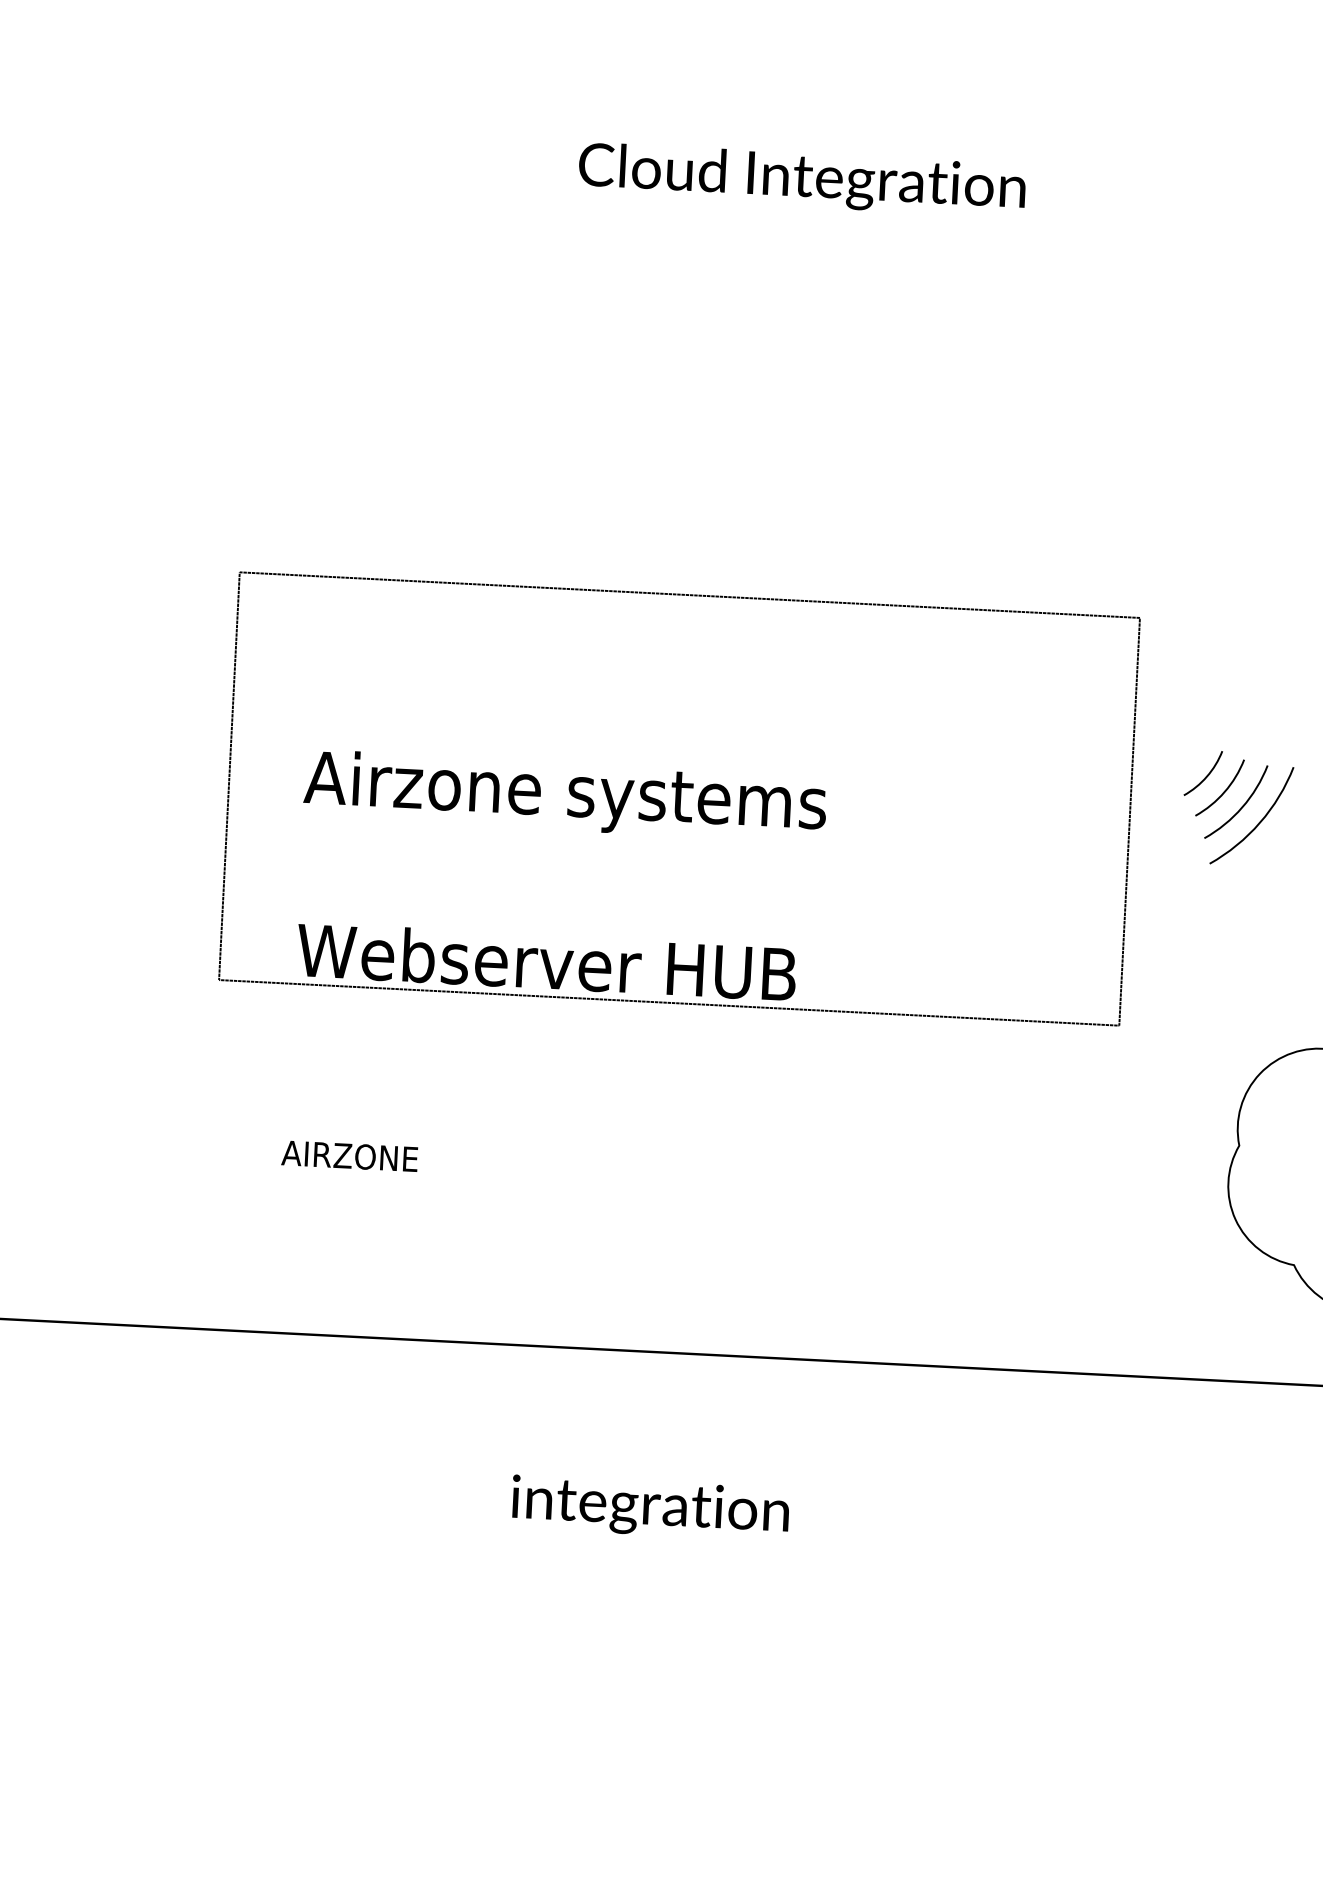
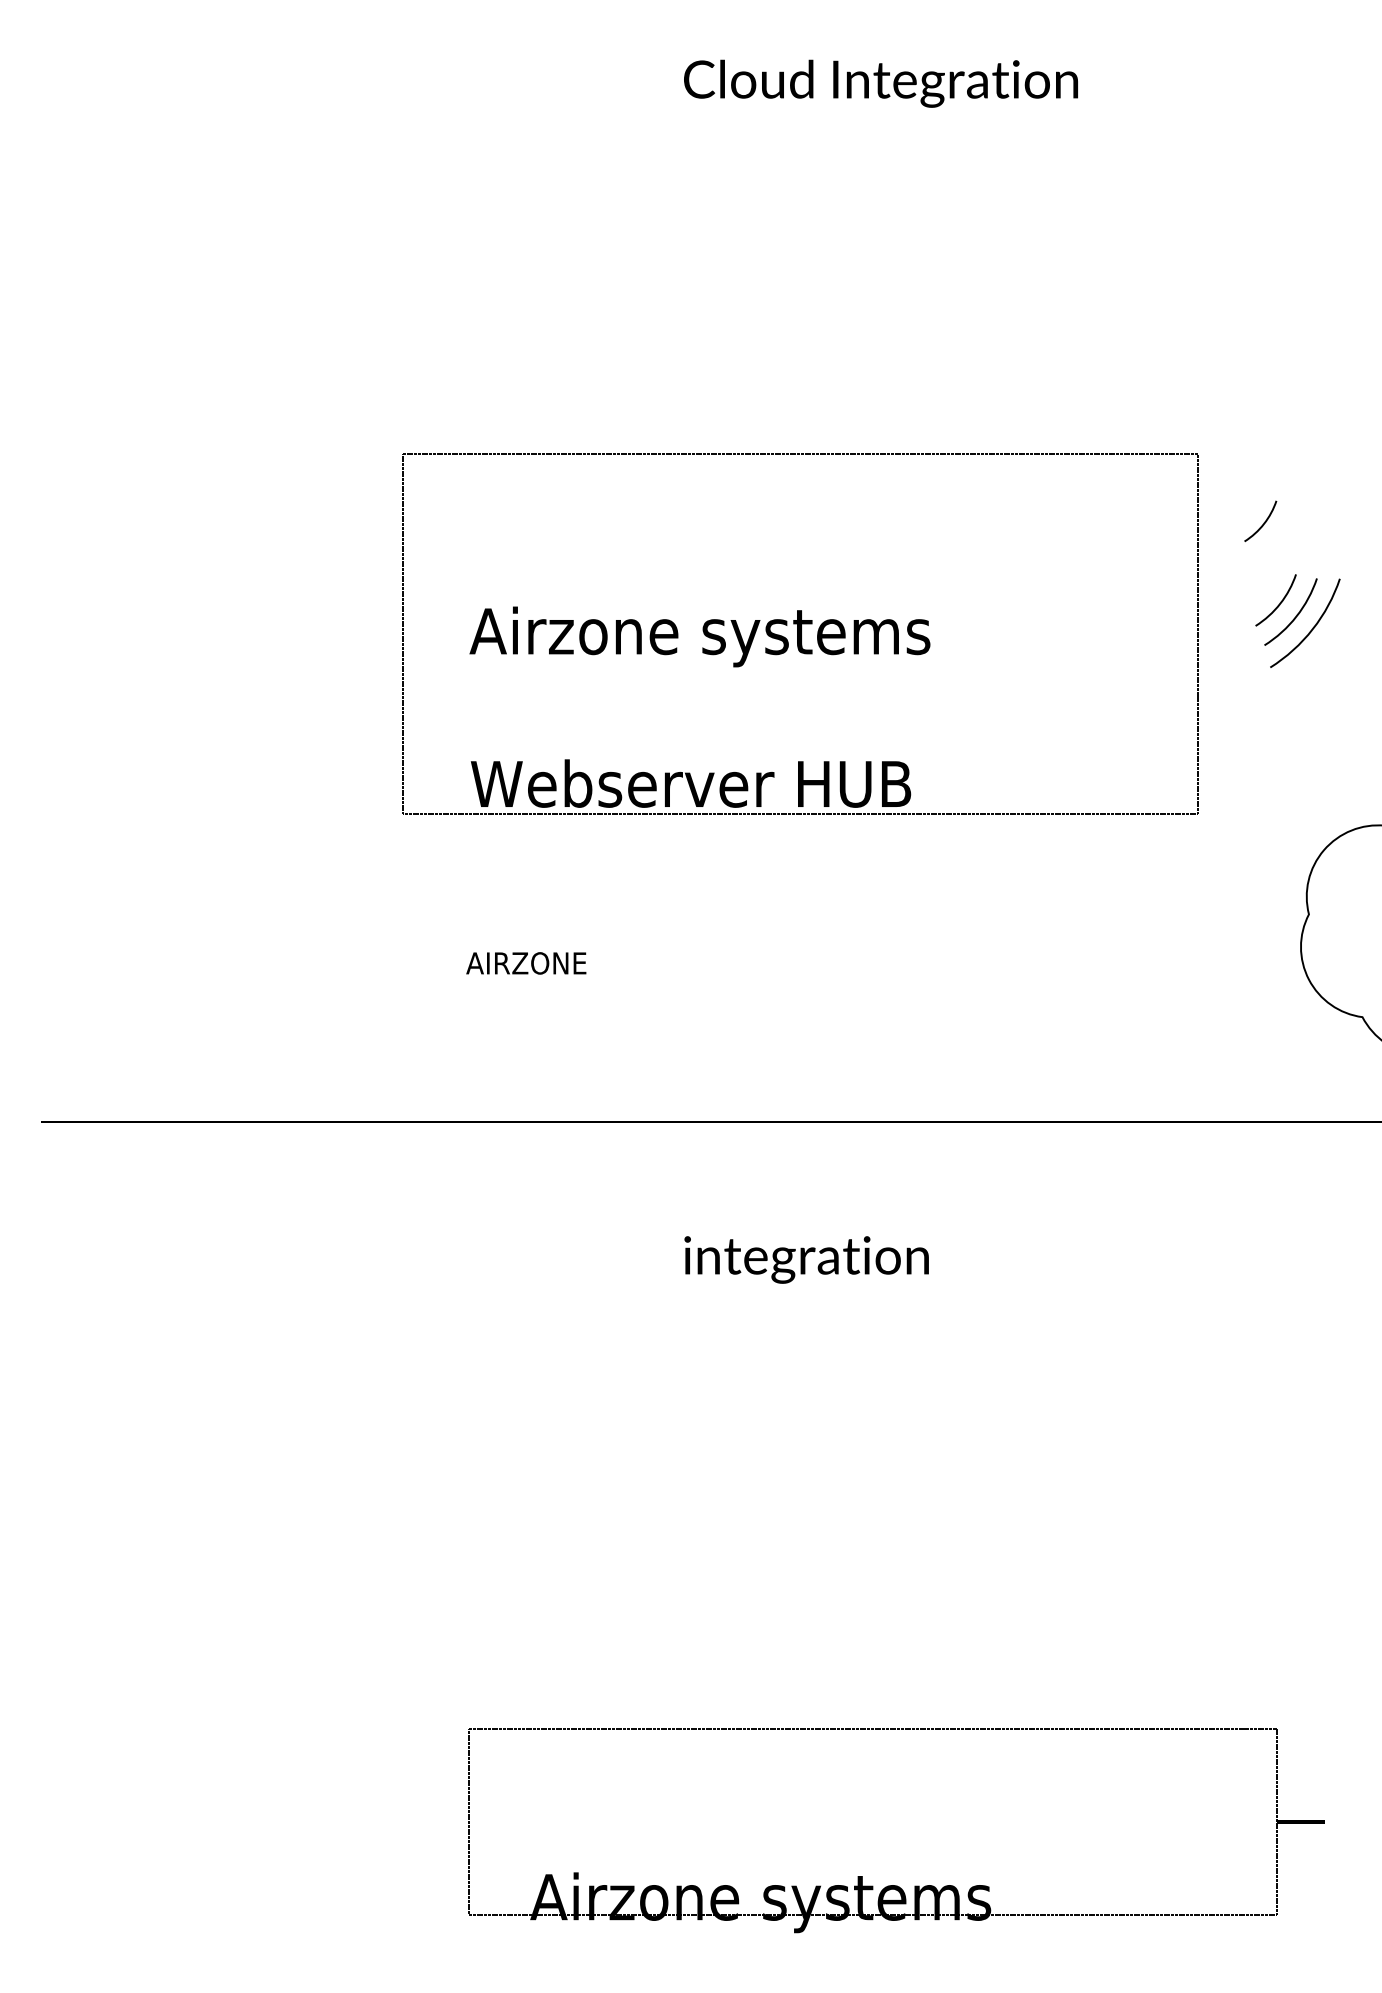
arc: (1206, 774) -> (1263, 522), moved

